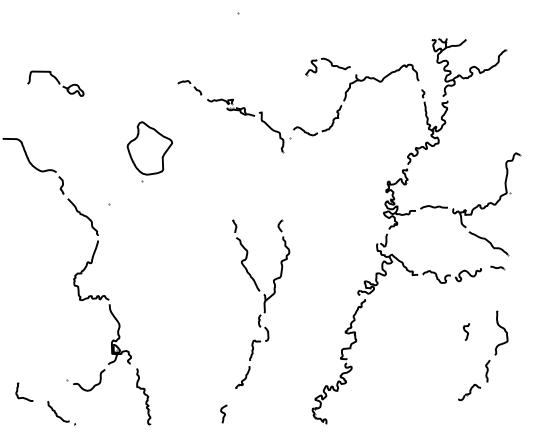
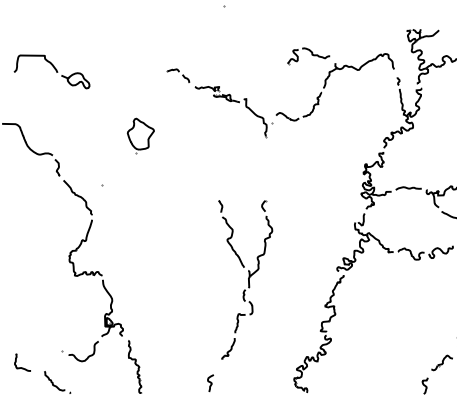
part: (55, 83) -> (51, 71), size x1.43
part: (149, 151) -> (140, 135), size x0.62
curve: (466, 331) -> (425, 385), moved

